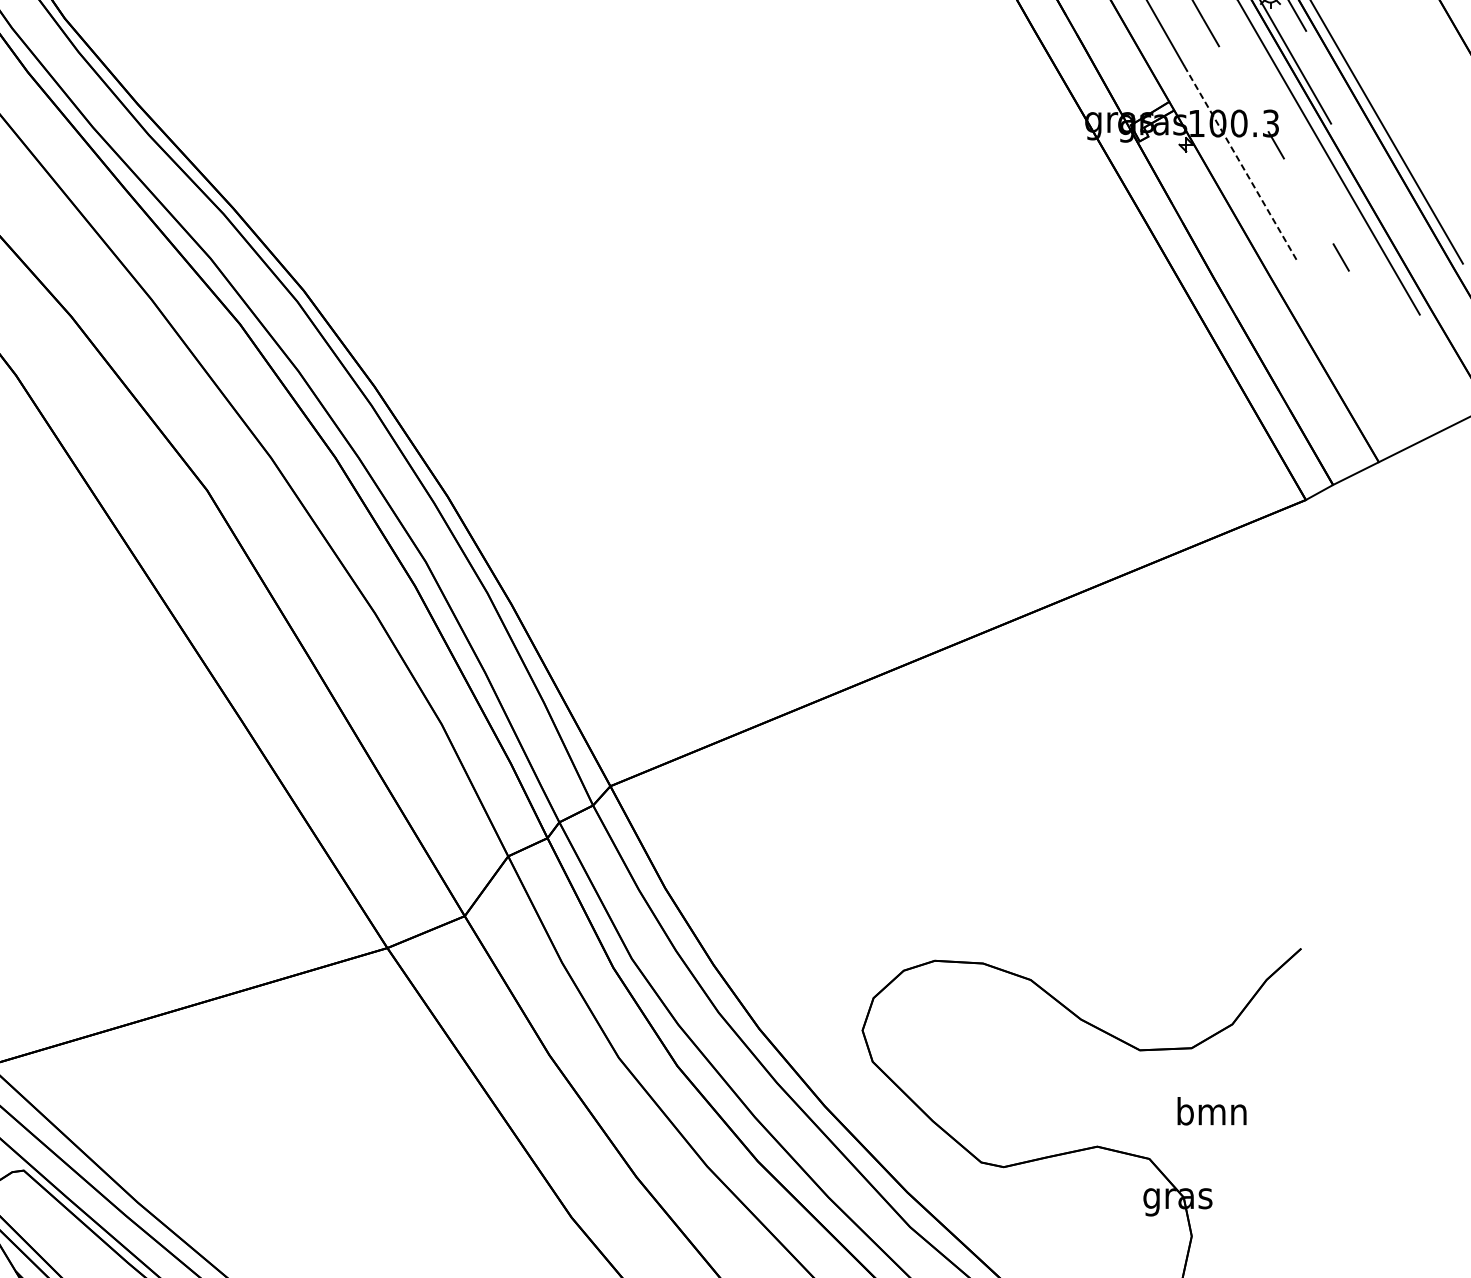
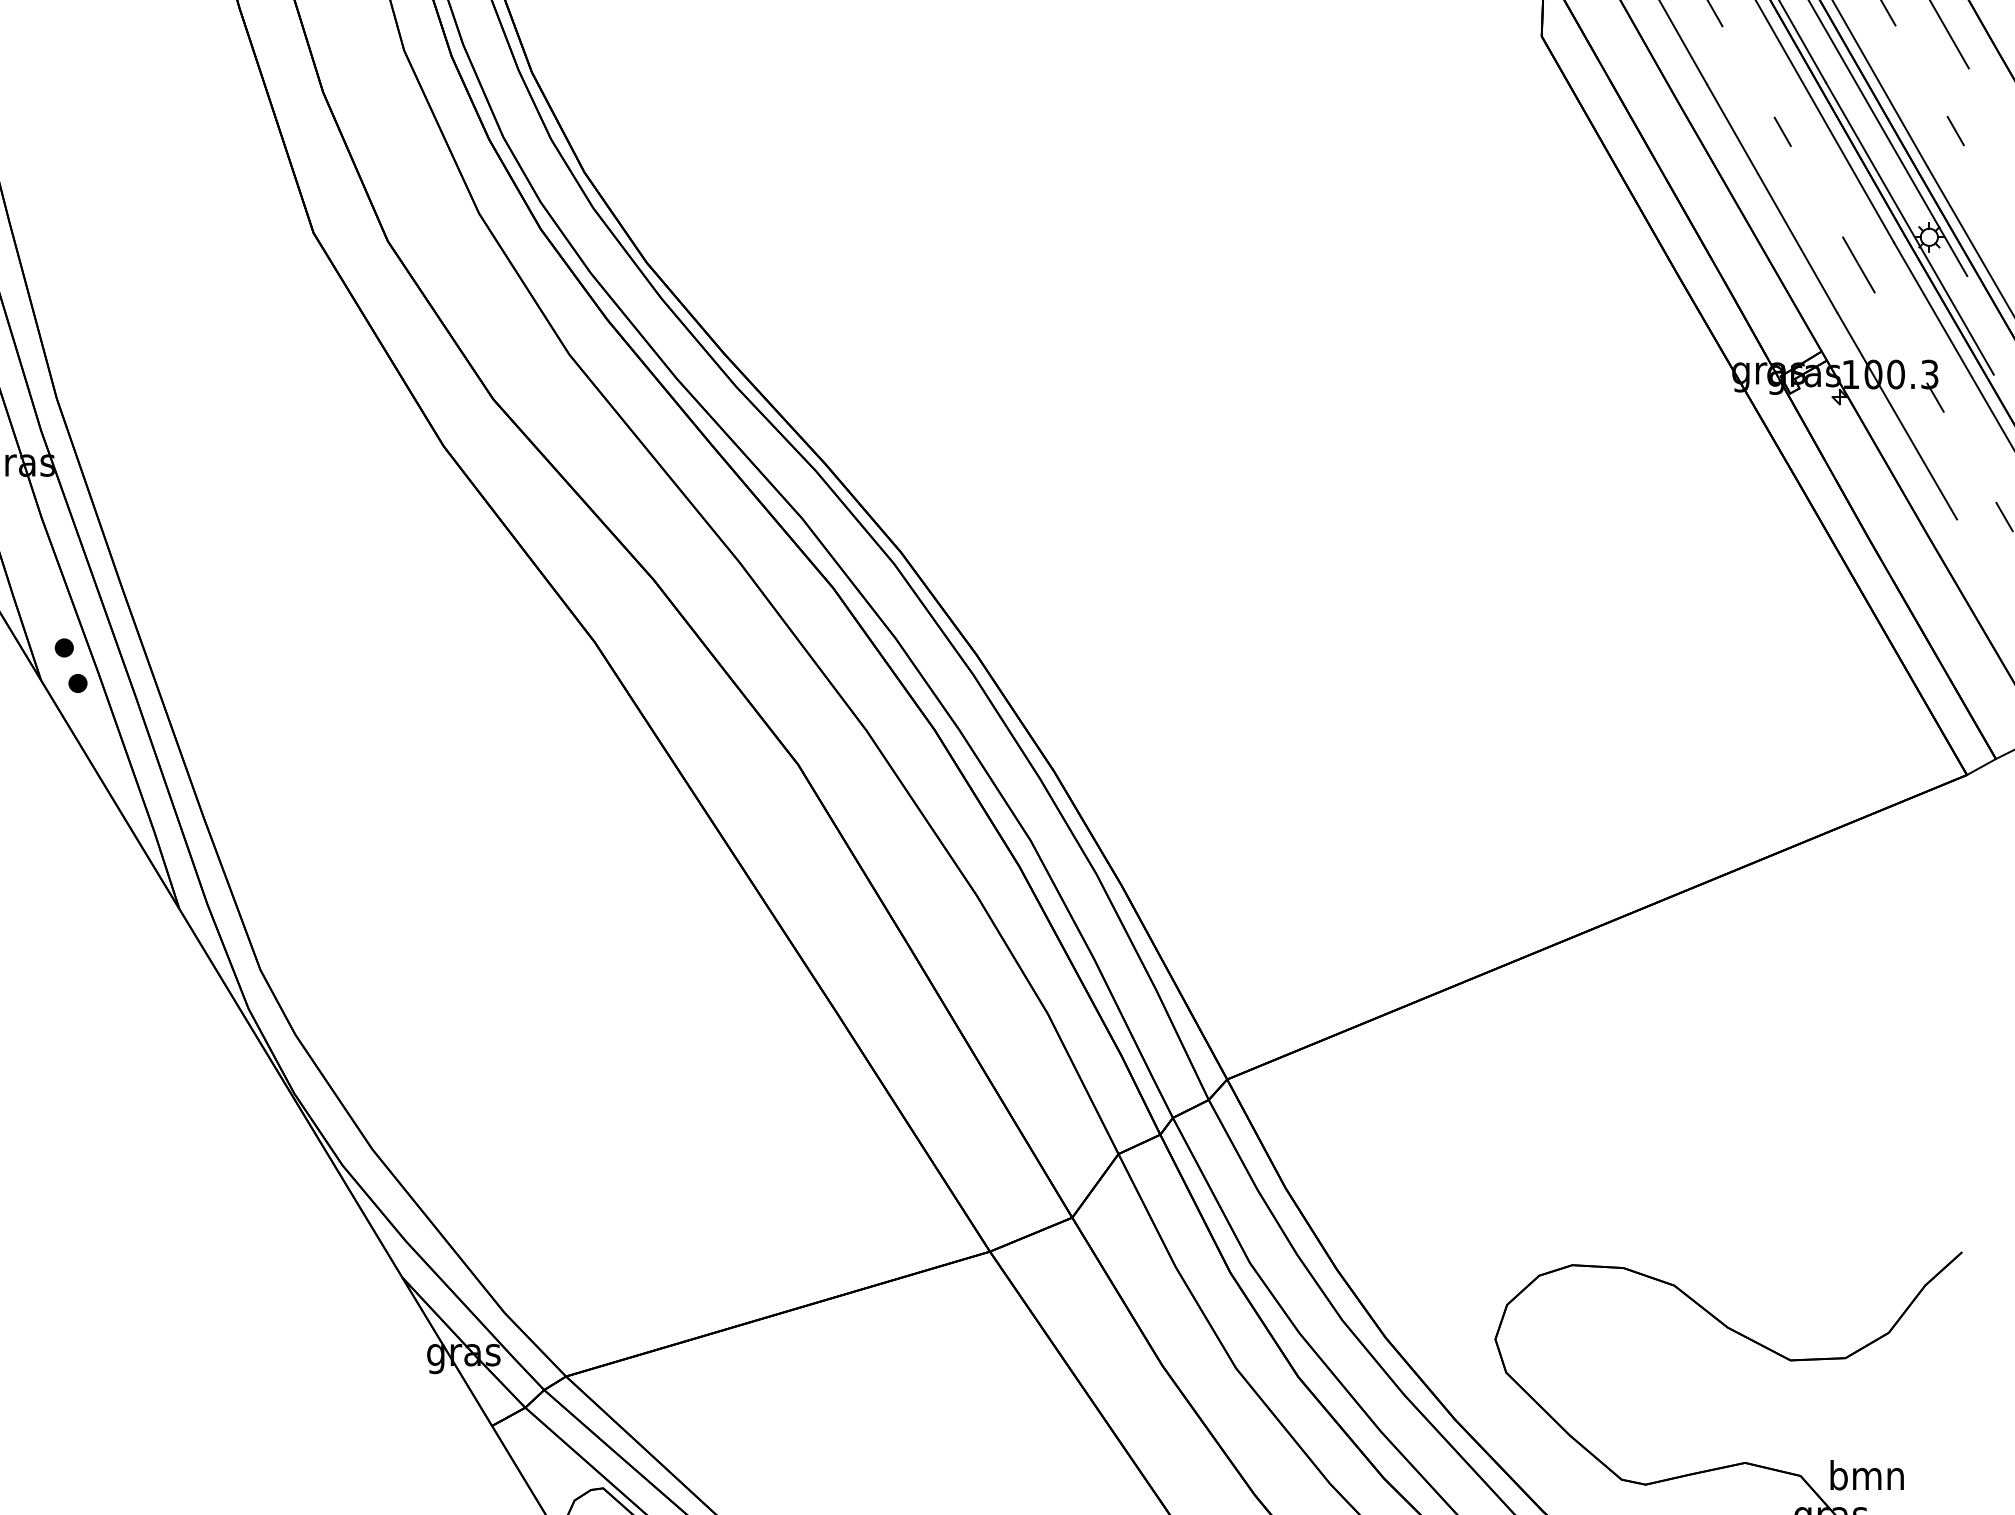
line: (1239, 162) -> (1896, 415), dashed -> solid
text: (1211, 1111) -> (1866, 1475), moved

